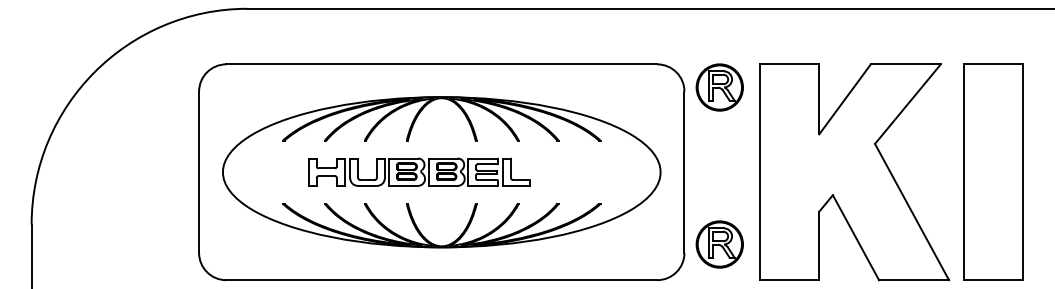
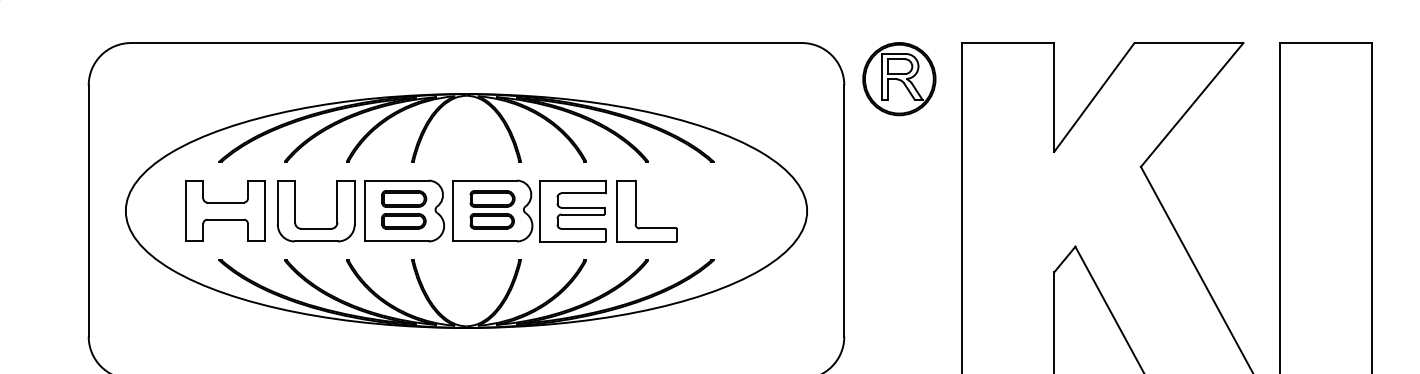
part: (419, 171) -> (431, 209), size x1.43
part: (719, 244) -> (898, 323), removed

